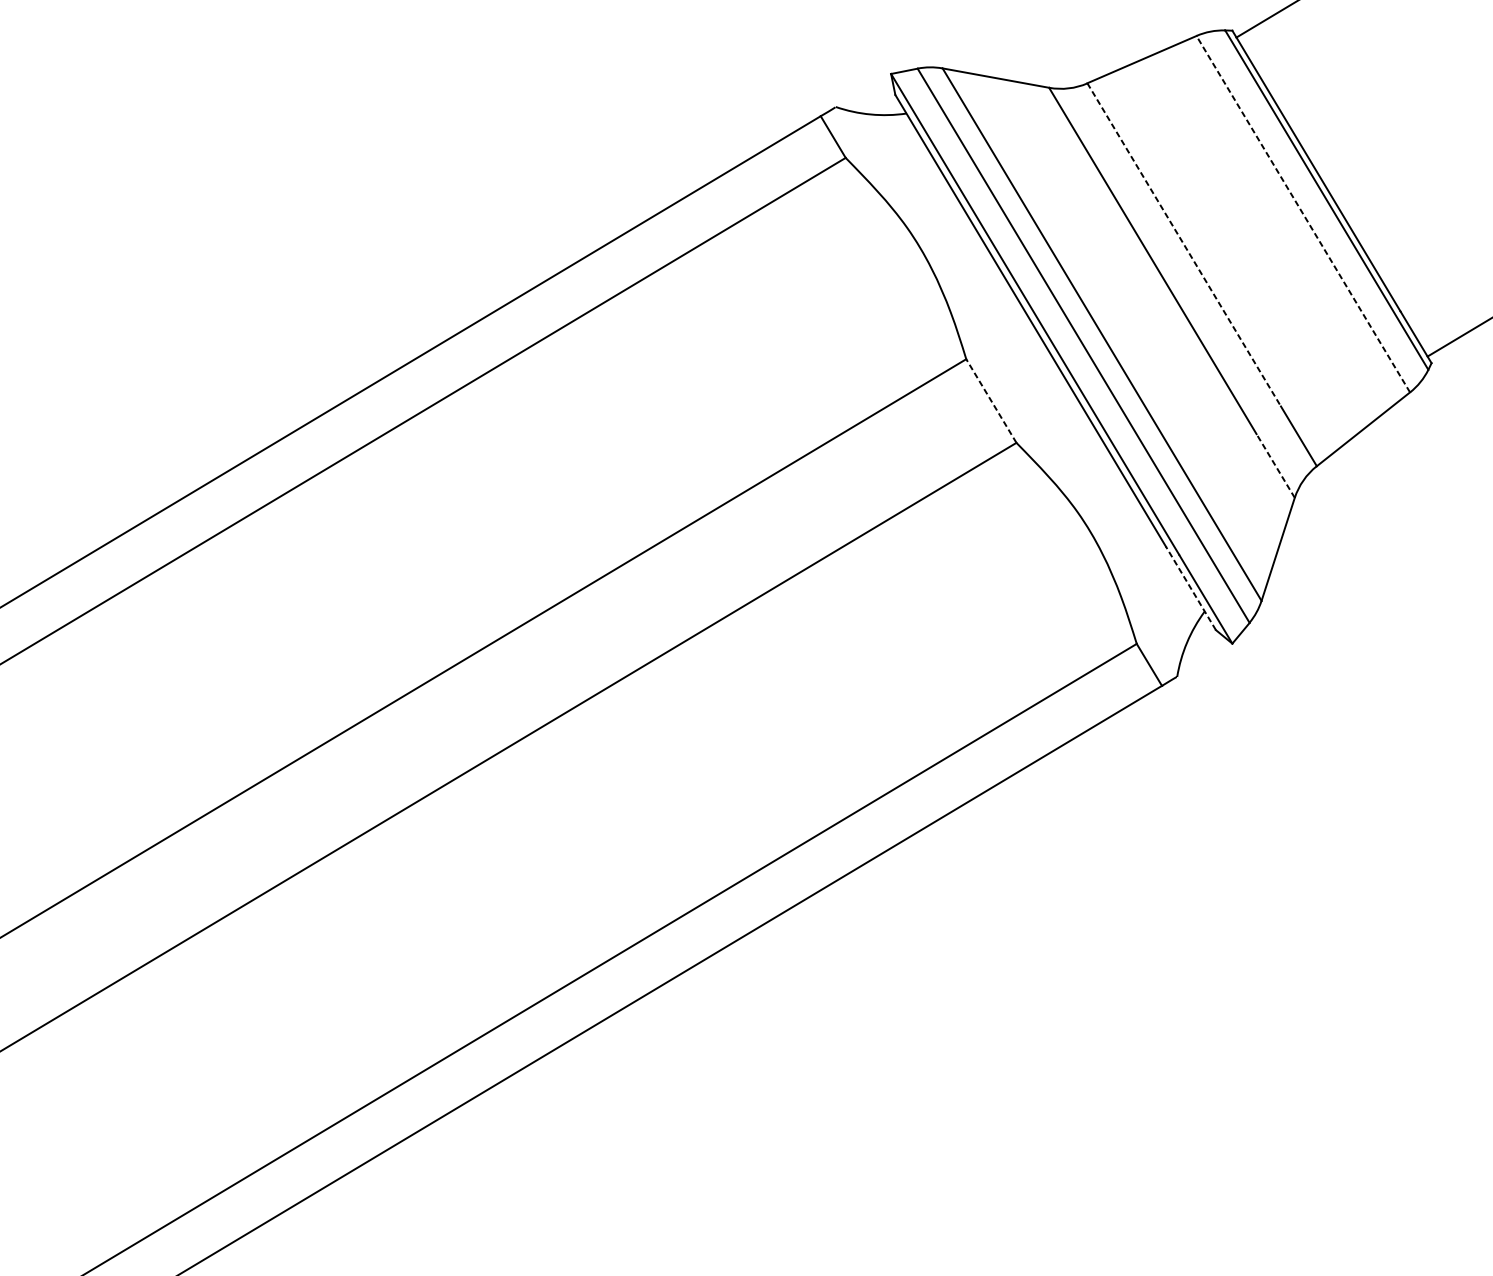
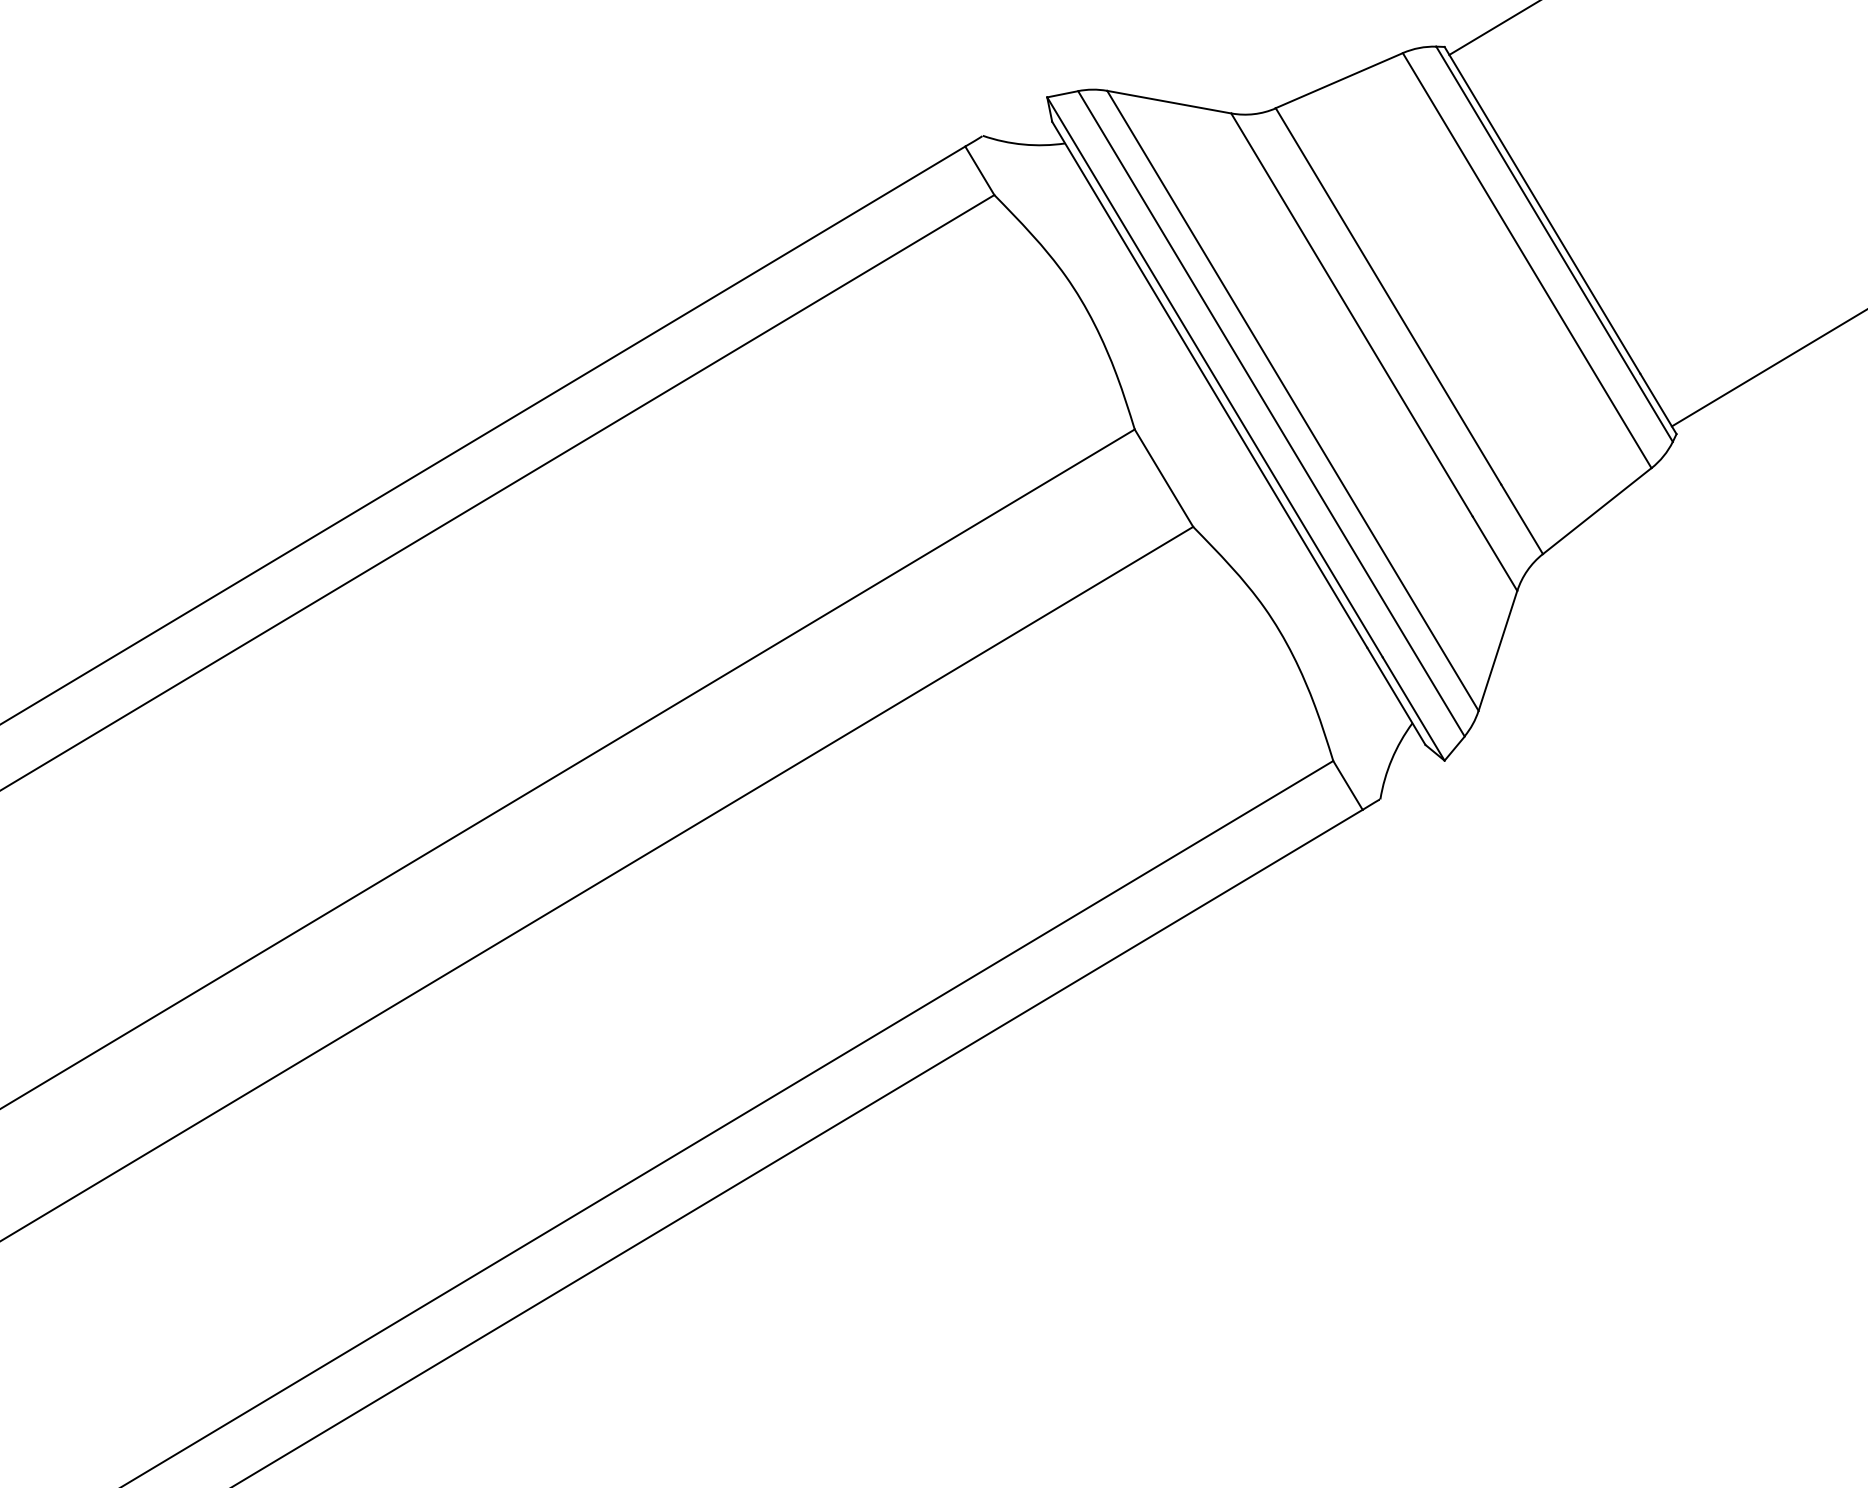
line: (1303, 214) -> (1527, 260), dashed -> solid
line: (1184, 245) -> (1388, 296), dashed -> solid
line: (990, 401) -> (1163, 478), dashed -> solid
line: (1275, 465) -> (1494, 553), dashed -> solid
line: (1191, 588) -> (1396, 696), dashed -> solid

